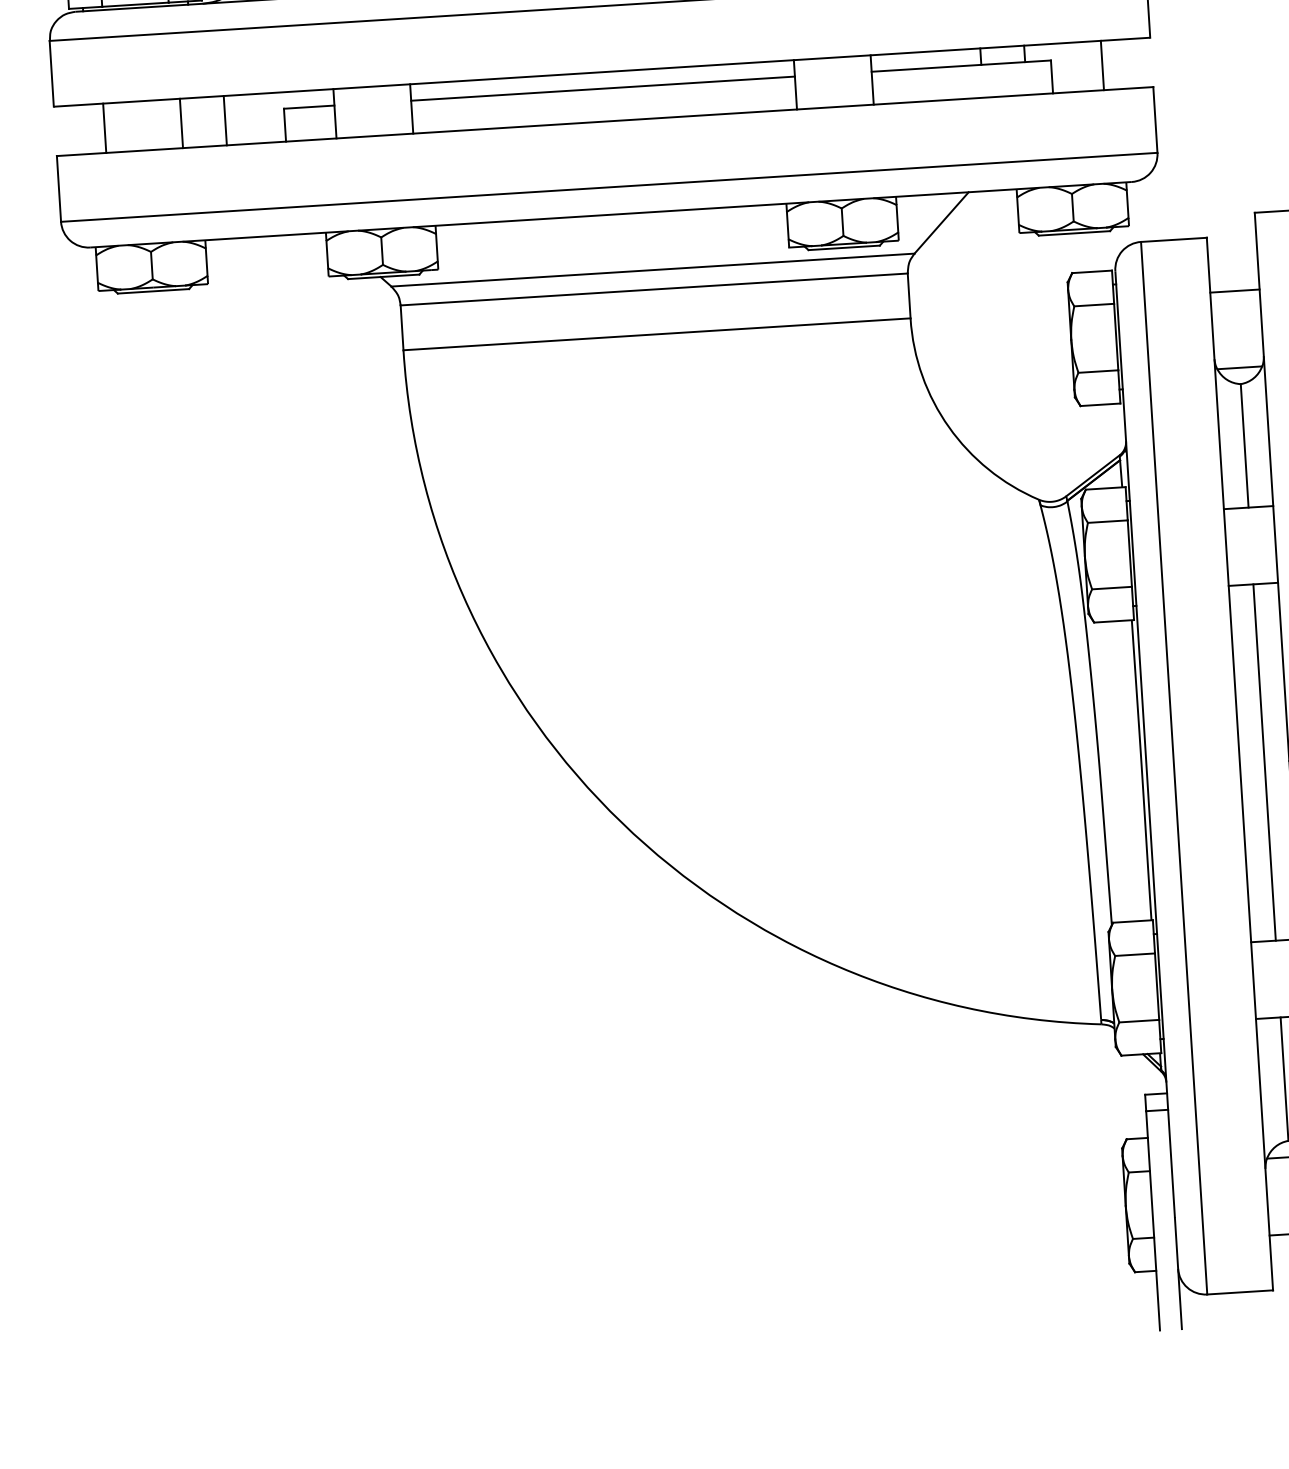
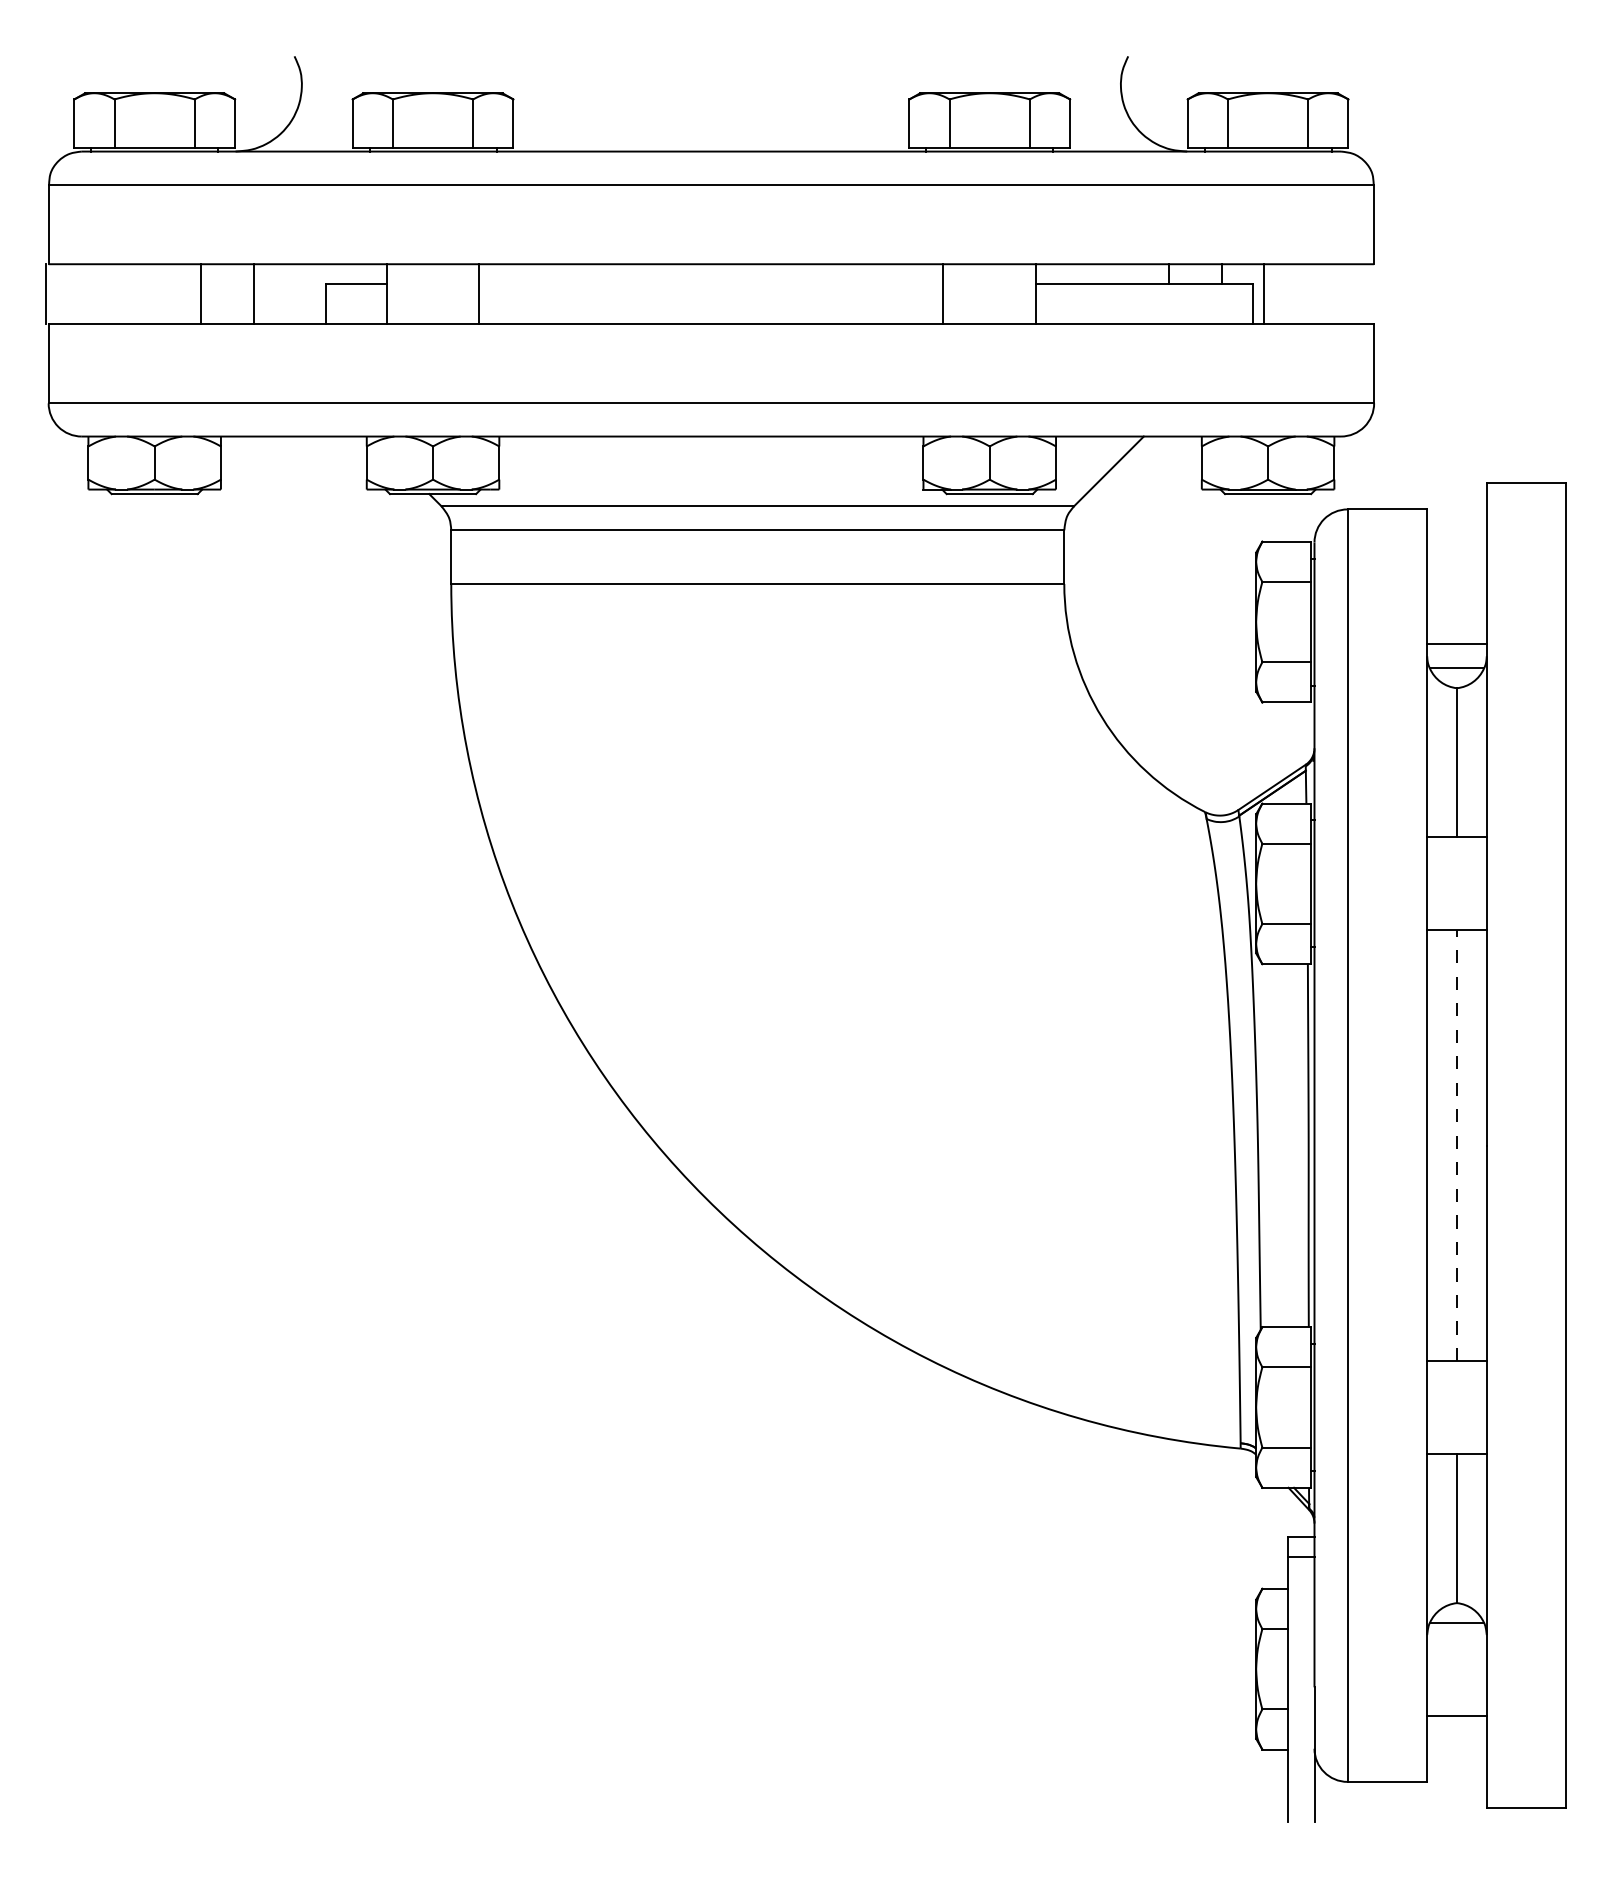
line: (1102, 65) -> (1263, 293), moved
line: (603, 88) -> (711, 284), removed
line: (104, 127) -> (46, 293), moved
line: (1234, 290) -> (1456, 643), moved
line: (1264, 762) -> (1456, 1145), solid -> dashed

